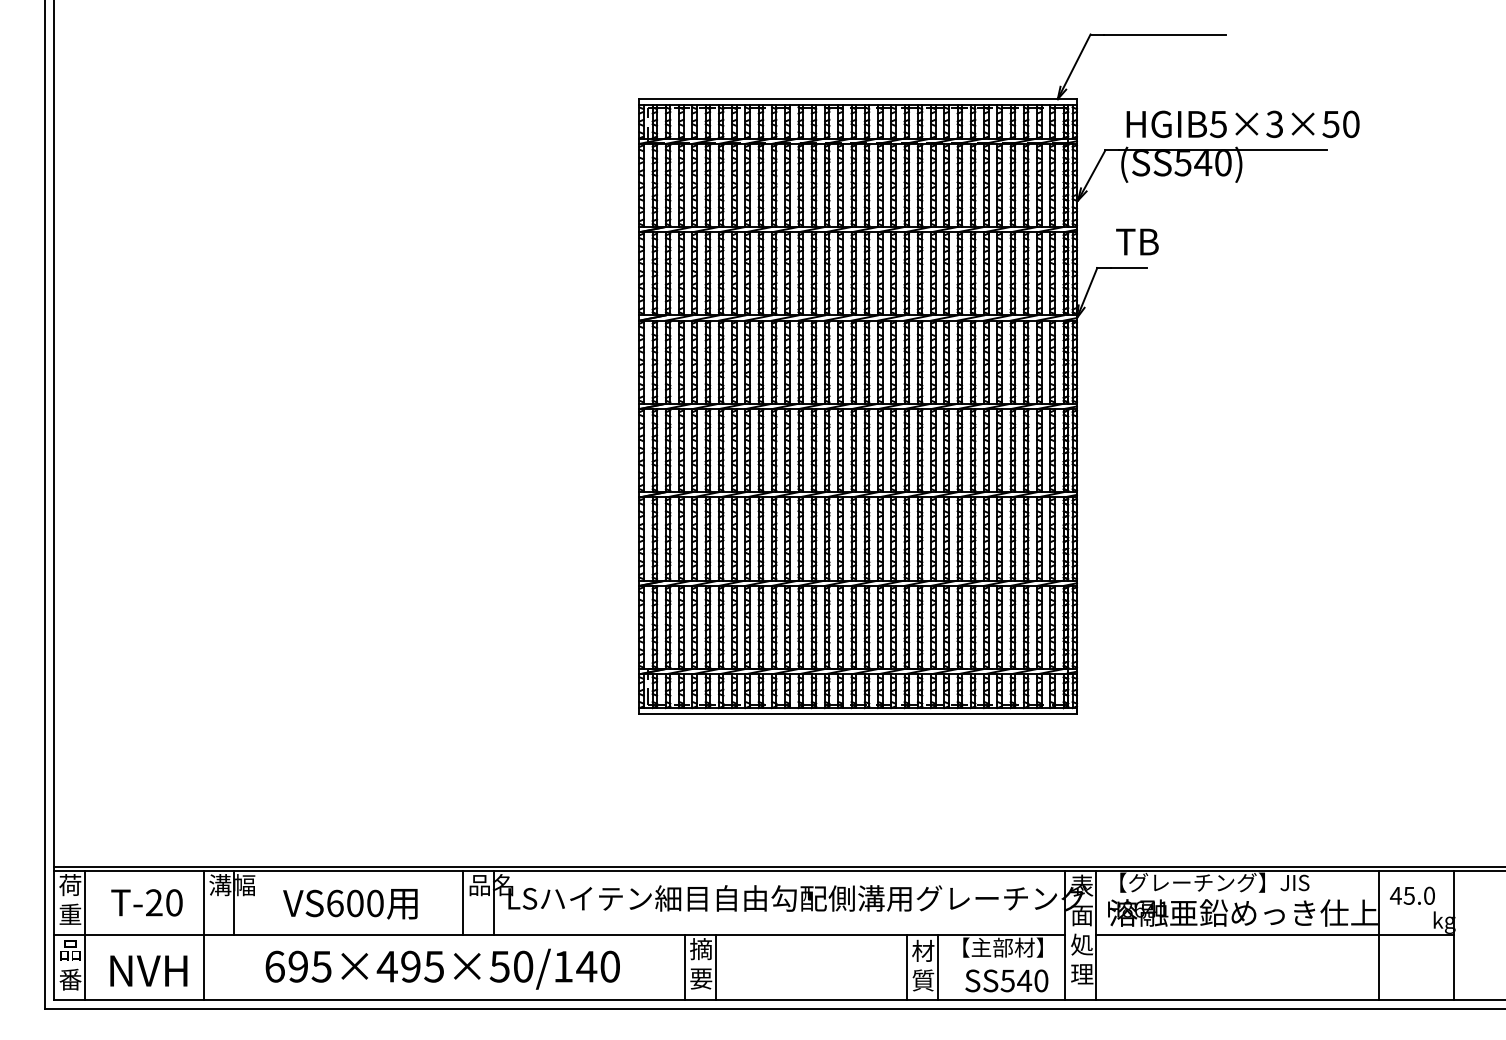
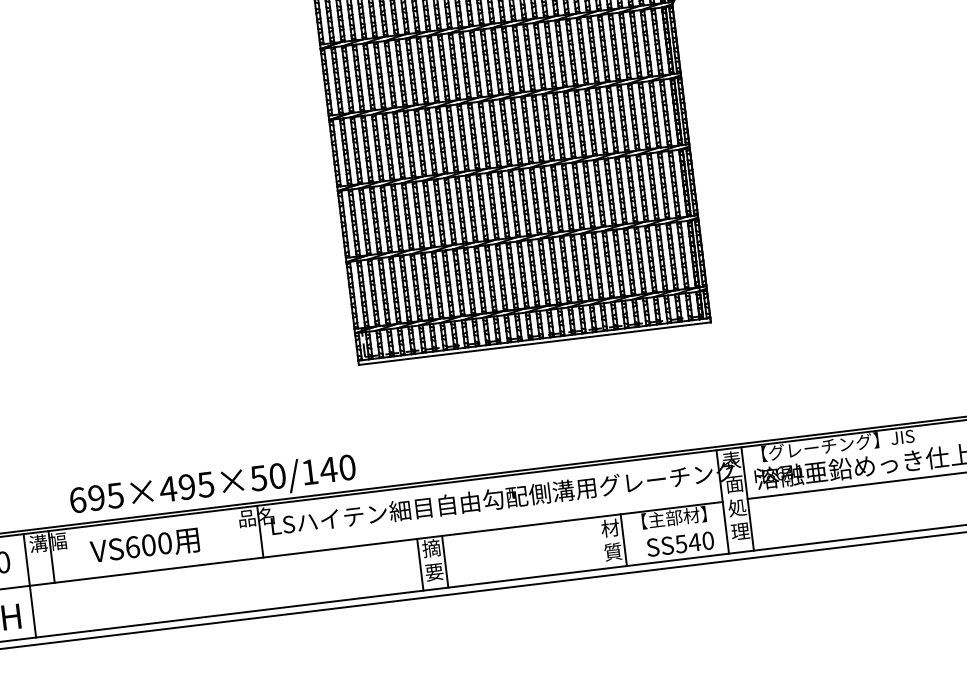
line: (462, 903) -> (235, 534), removed
line: (907, 967) -> (599, 543), removed
text: (442, 968) -> (212, 485), moved

